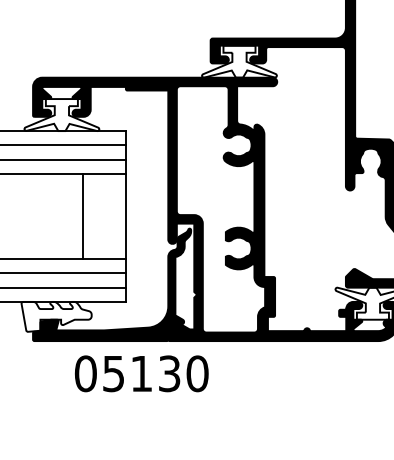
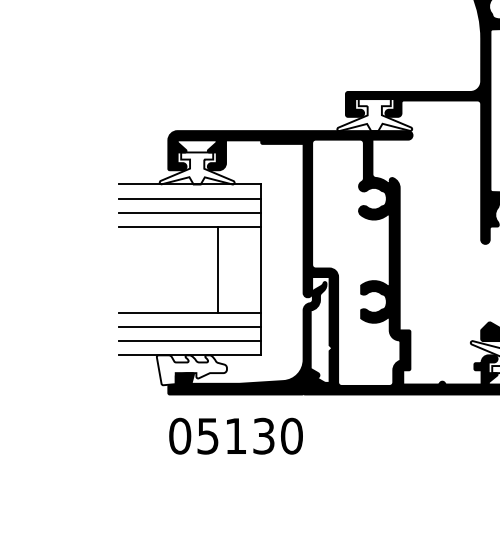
text: (141, 373) -> (235, 435), moved

